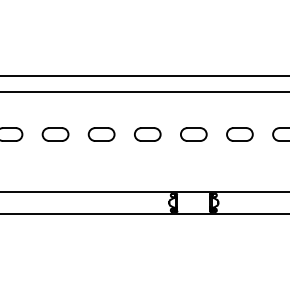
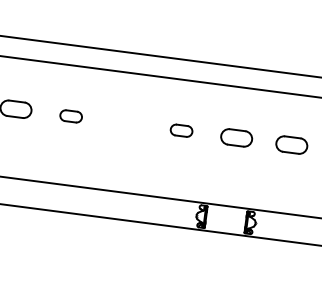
part: (55, 134) -> (71, 116), size x0.7
part: (101, 134) -> (126, 123), removed
part: (147, 134) -> (181, 130), size x0.7

